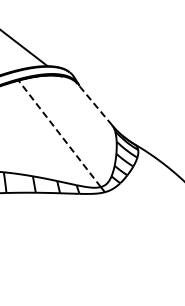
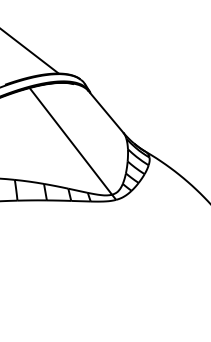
line: (94, 104) -> (105, 111), dashed -> solid
line: (59, 133) -> (70, 141), dashed -> solid

